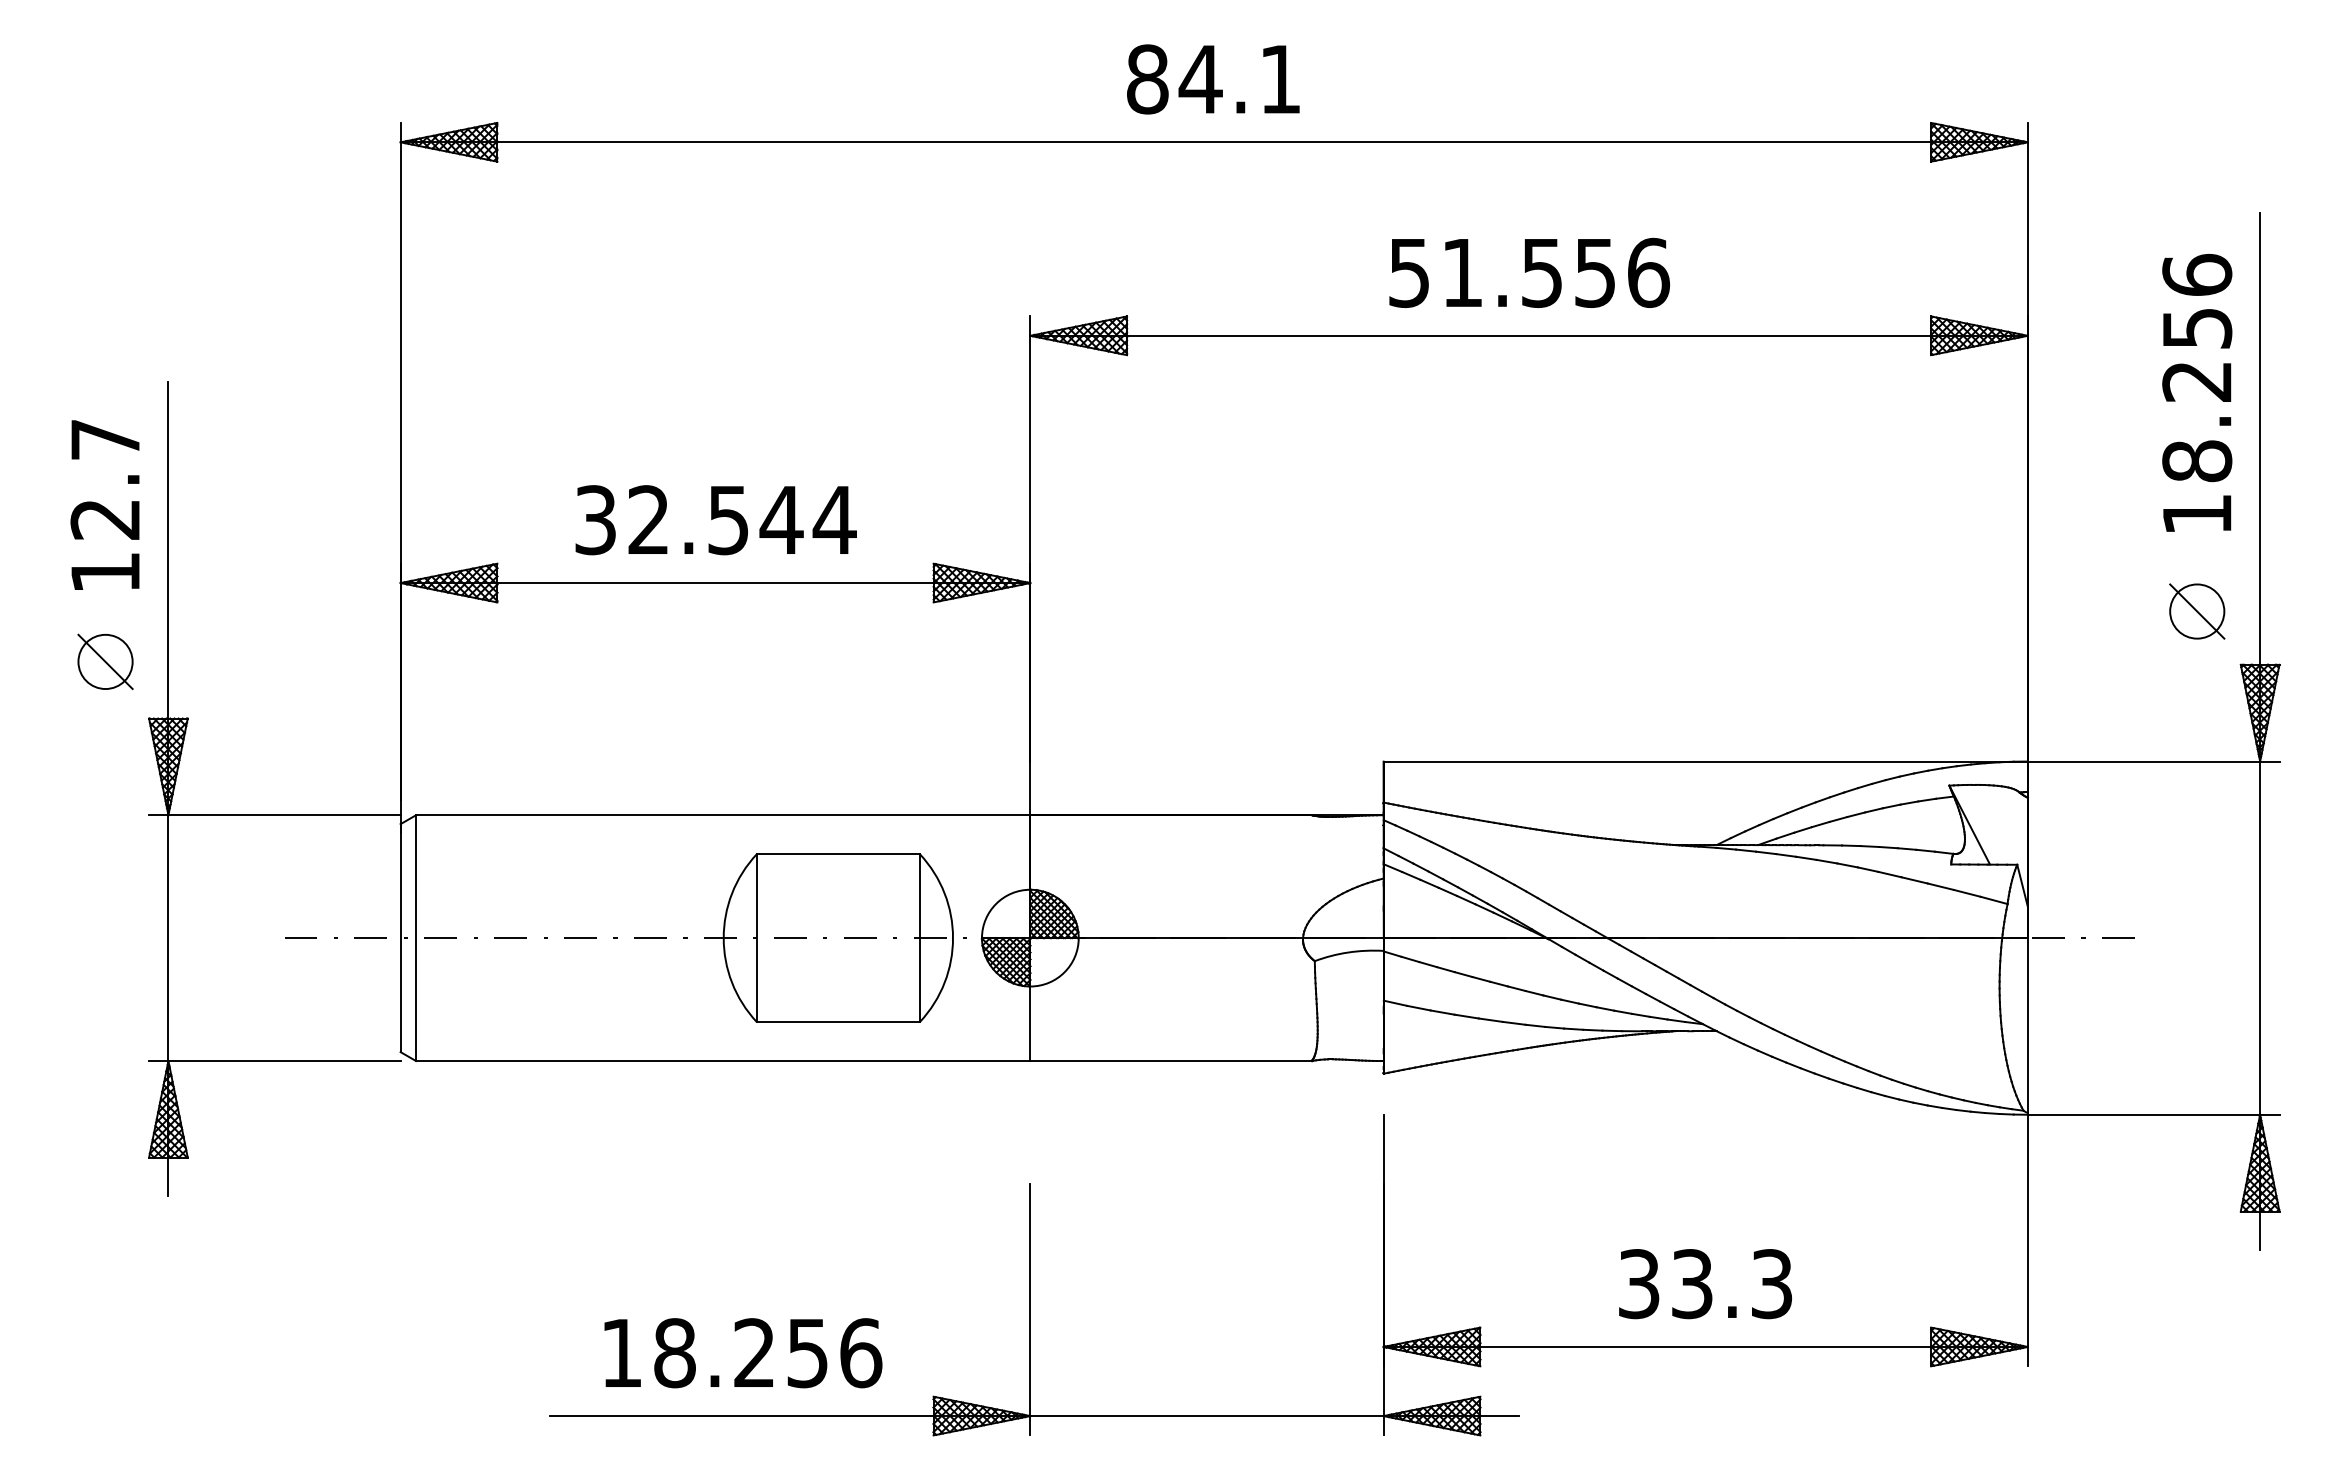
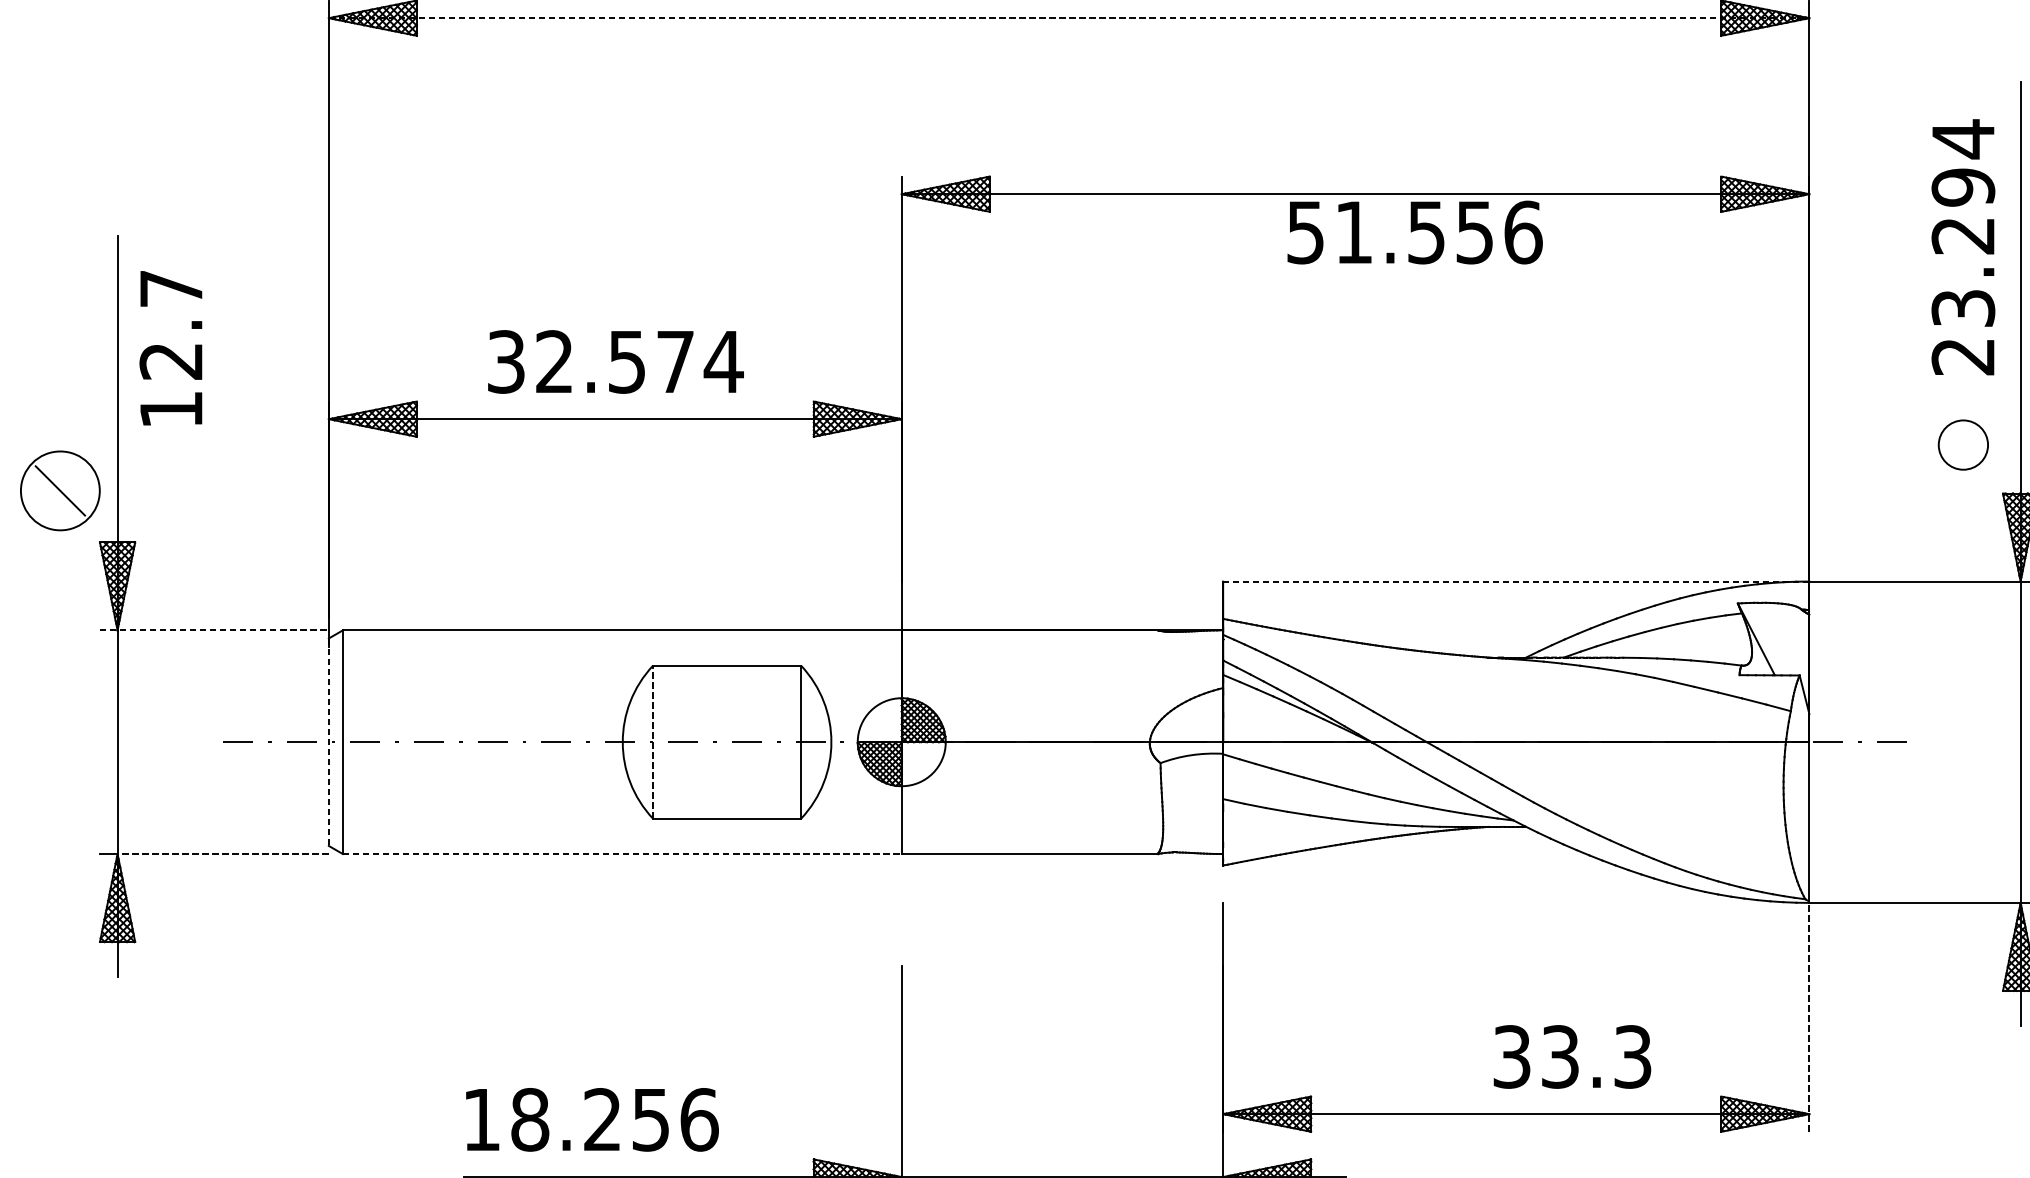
line: (1214, 142) -> (1069, 18), solid -> dashed
text: (1529, 272) -> (1415, 232), moved
text: (2197, 393) -> (1963, 246), 18.256 -> 23.294
text: (104, 504) -> (170, 347), moved
text: (781, 519) -> (675, 361), 32.544 -> 32.574
line: (2197, 611) -> (1963, 445), removed
circle: (105, 661) -> (60, 490), size x1.6
line: (1705, 761) -> (1516, 581), solid -> dashed
line: (274, 815) -> (214, 630), solid -> dashed
line: (757, 937) -> (653, 741), solid -> dashed
line: (400, 938) -> (328, 742), solid -> dashed
line: (284, 1061) -> (223, 854), solid -> dashed
line: (723, 1061) -> (622, 854), solid -> dashed
line: (2027, 1240) -> (1808, 1017), solid -> dashed
text: (1705, 1284) -> (1572, 1057), moved
text: (743, 1353) -> (592, 1120), moved

